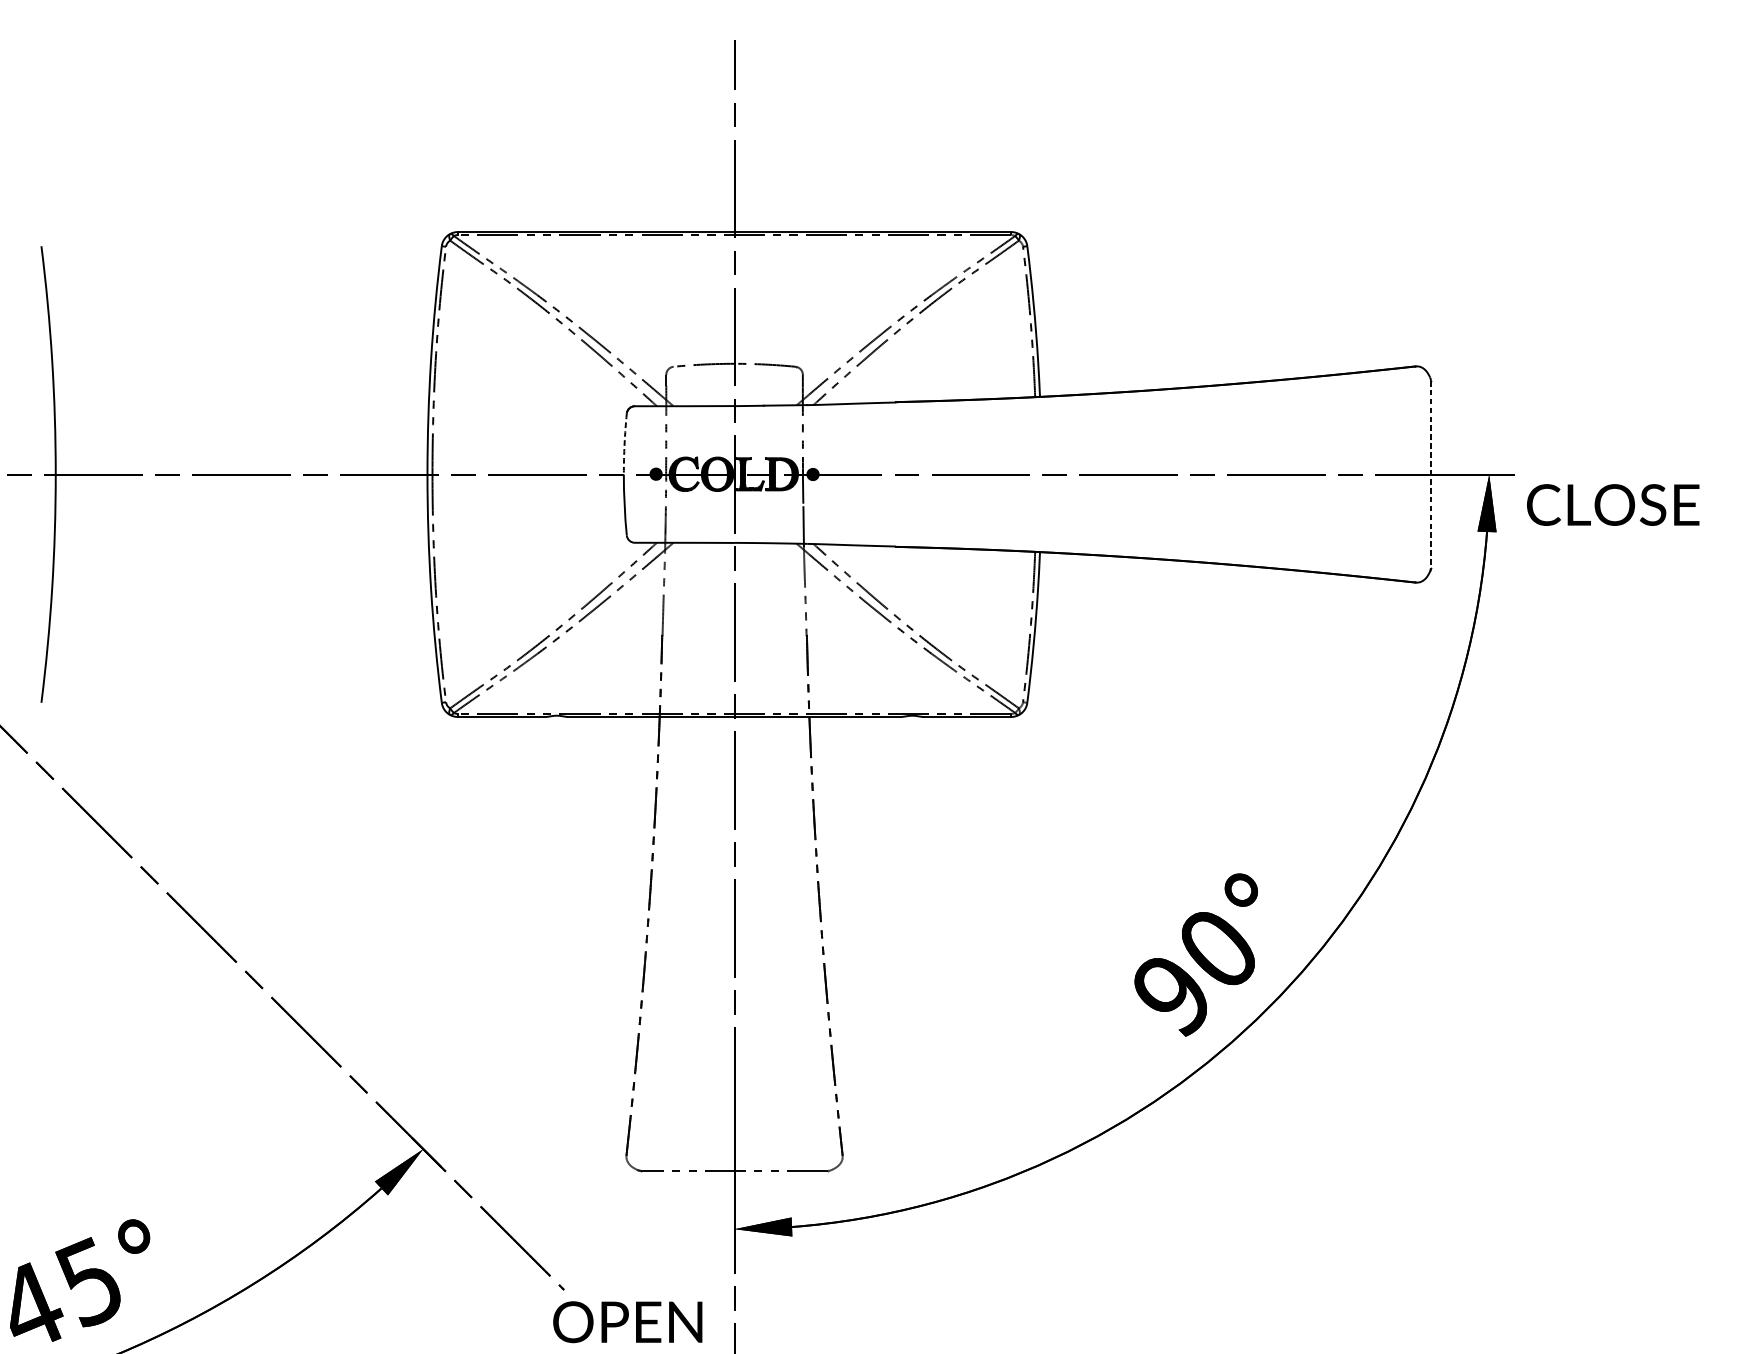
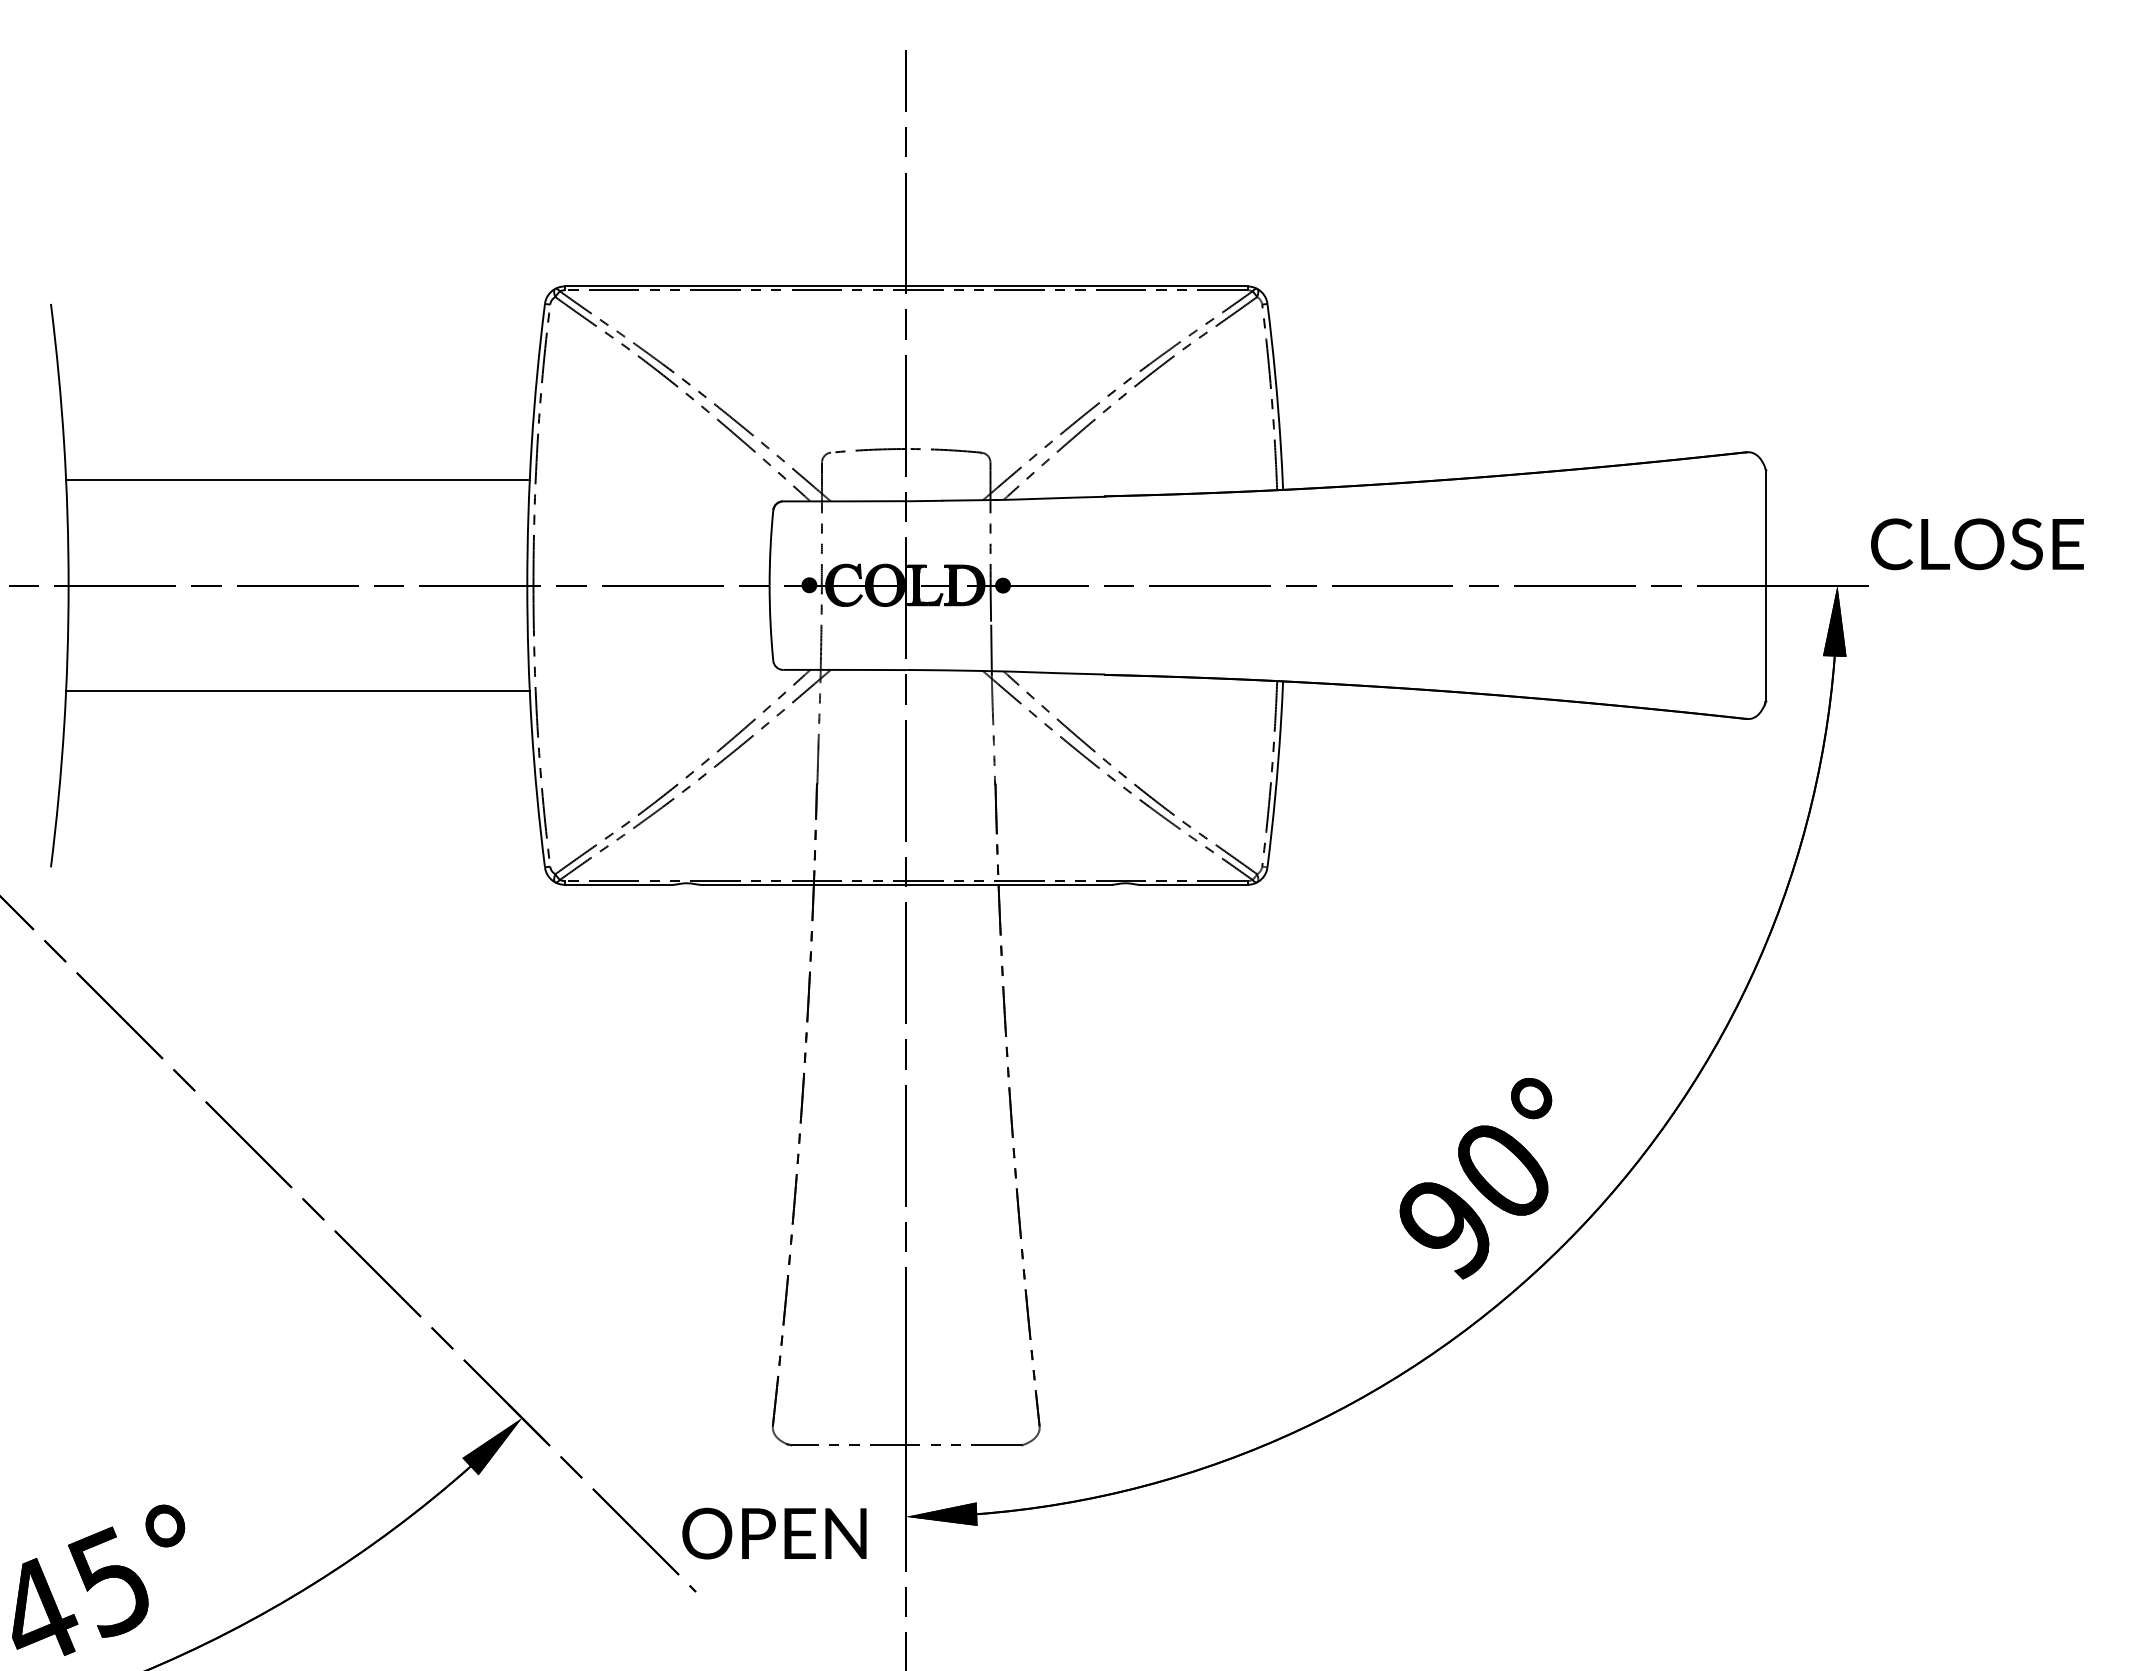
line: (241, 388) -> (297, 479), added
arc: (624, 443) -> (770, 547), dashed -> solid
line: (1430, 474) -> (1765, 585), dashed -> solid
text: (1613, 505) -> (1977, 544), moved
line: (241, 560) -> (297, 691), added
text: (627, 1322) -> (774, 1533), moved

